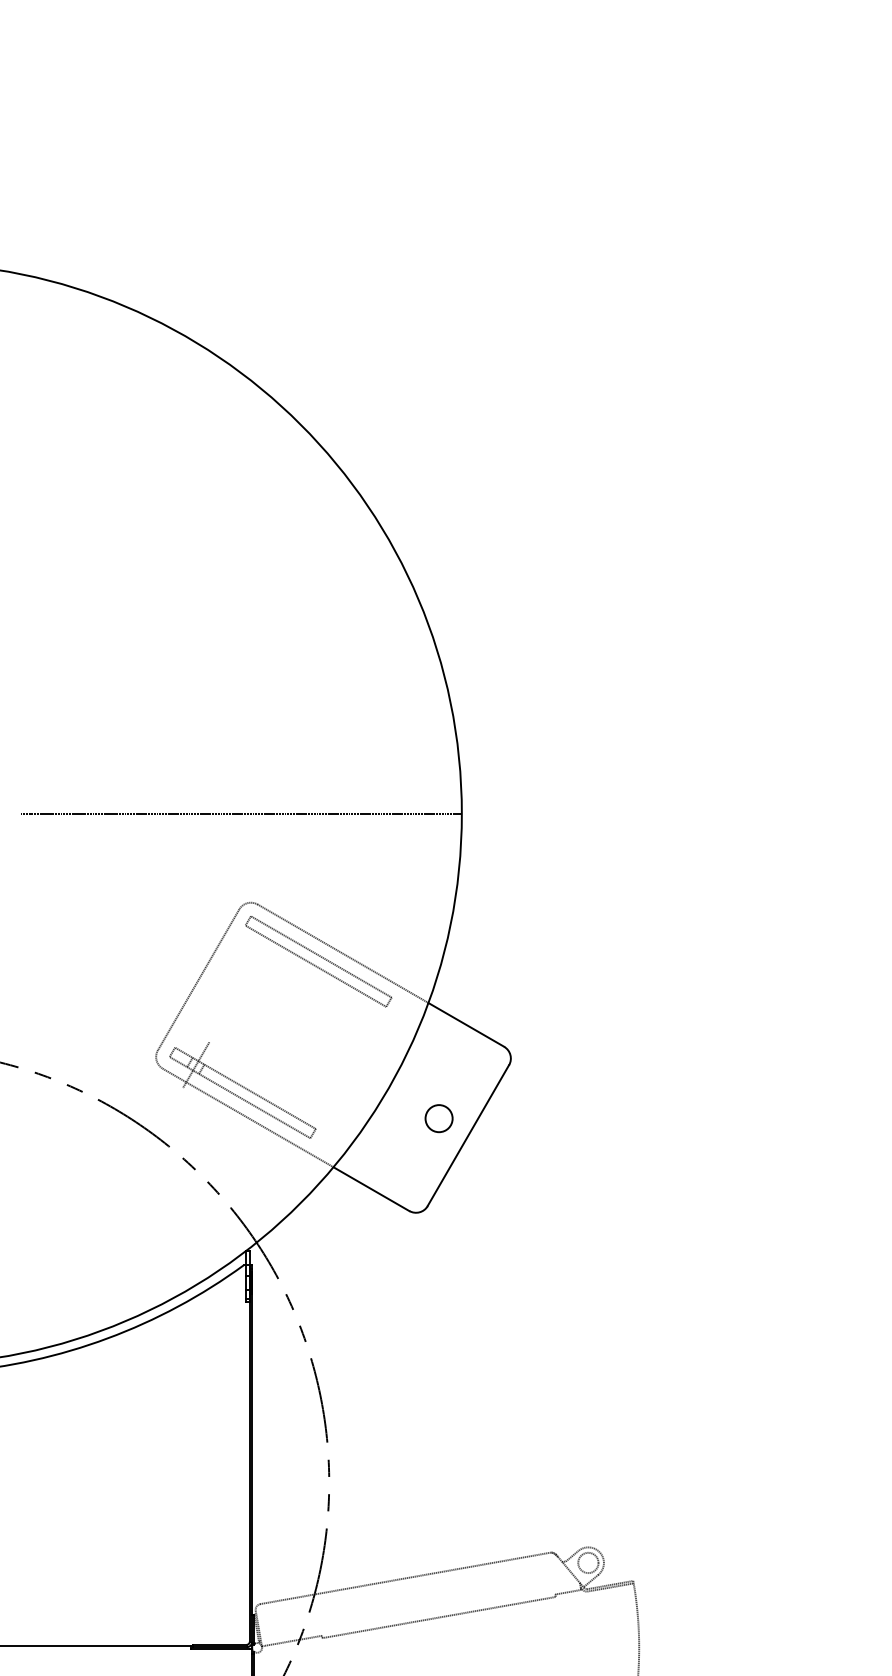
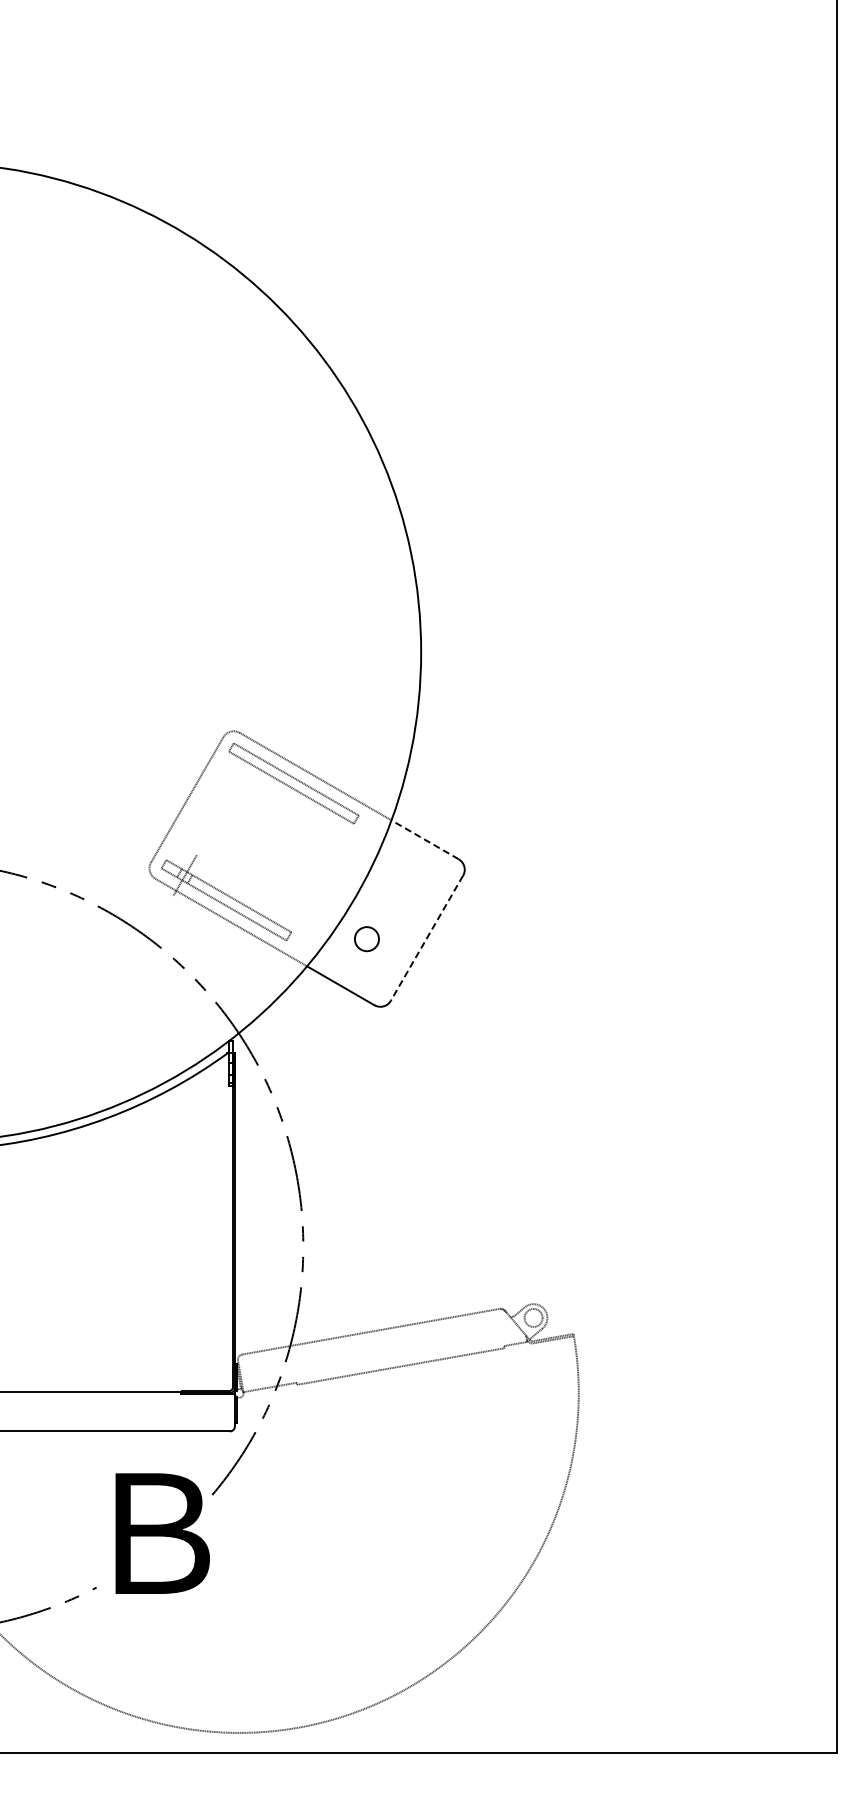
line: (241, 814) -> (225, 652), removed
line: (466, 1024) -> (425, 839), solid -> dashed
circle: (438, 1119) -> (366, 939), moved
line: (467, 1135) -> (426, 938), solid -> dashed

